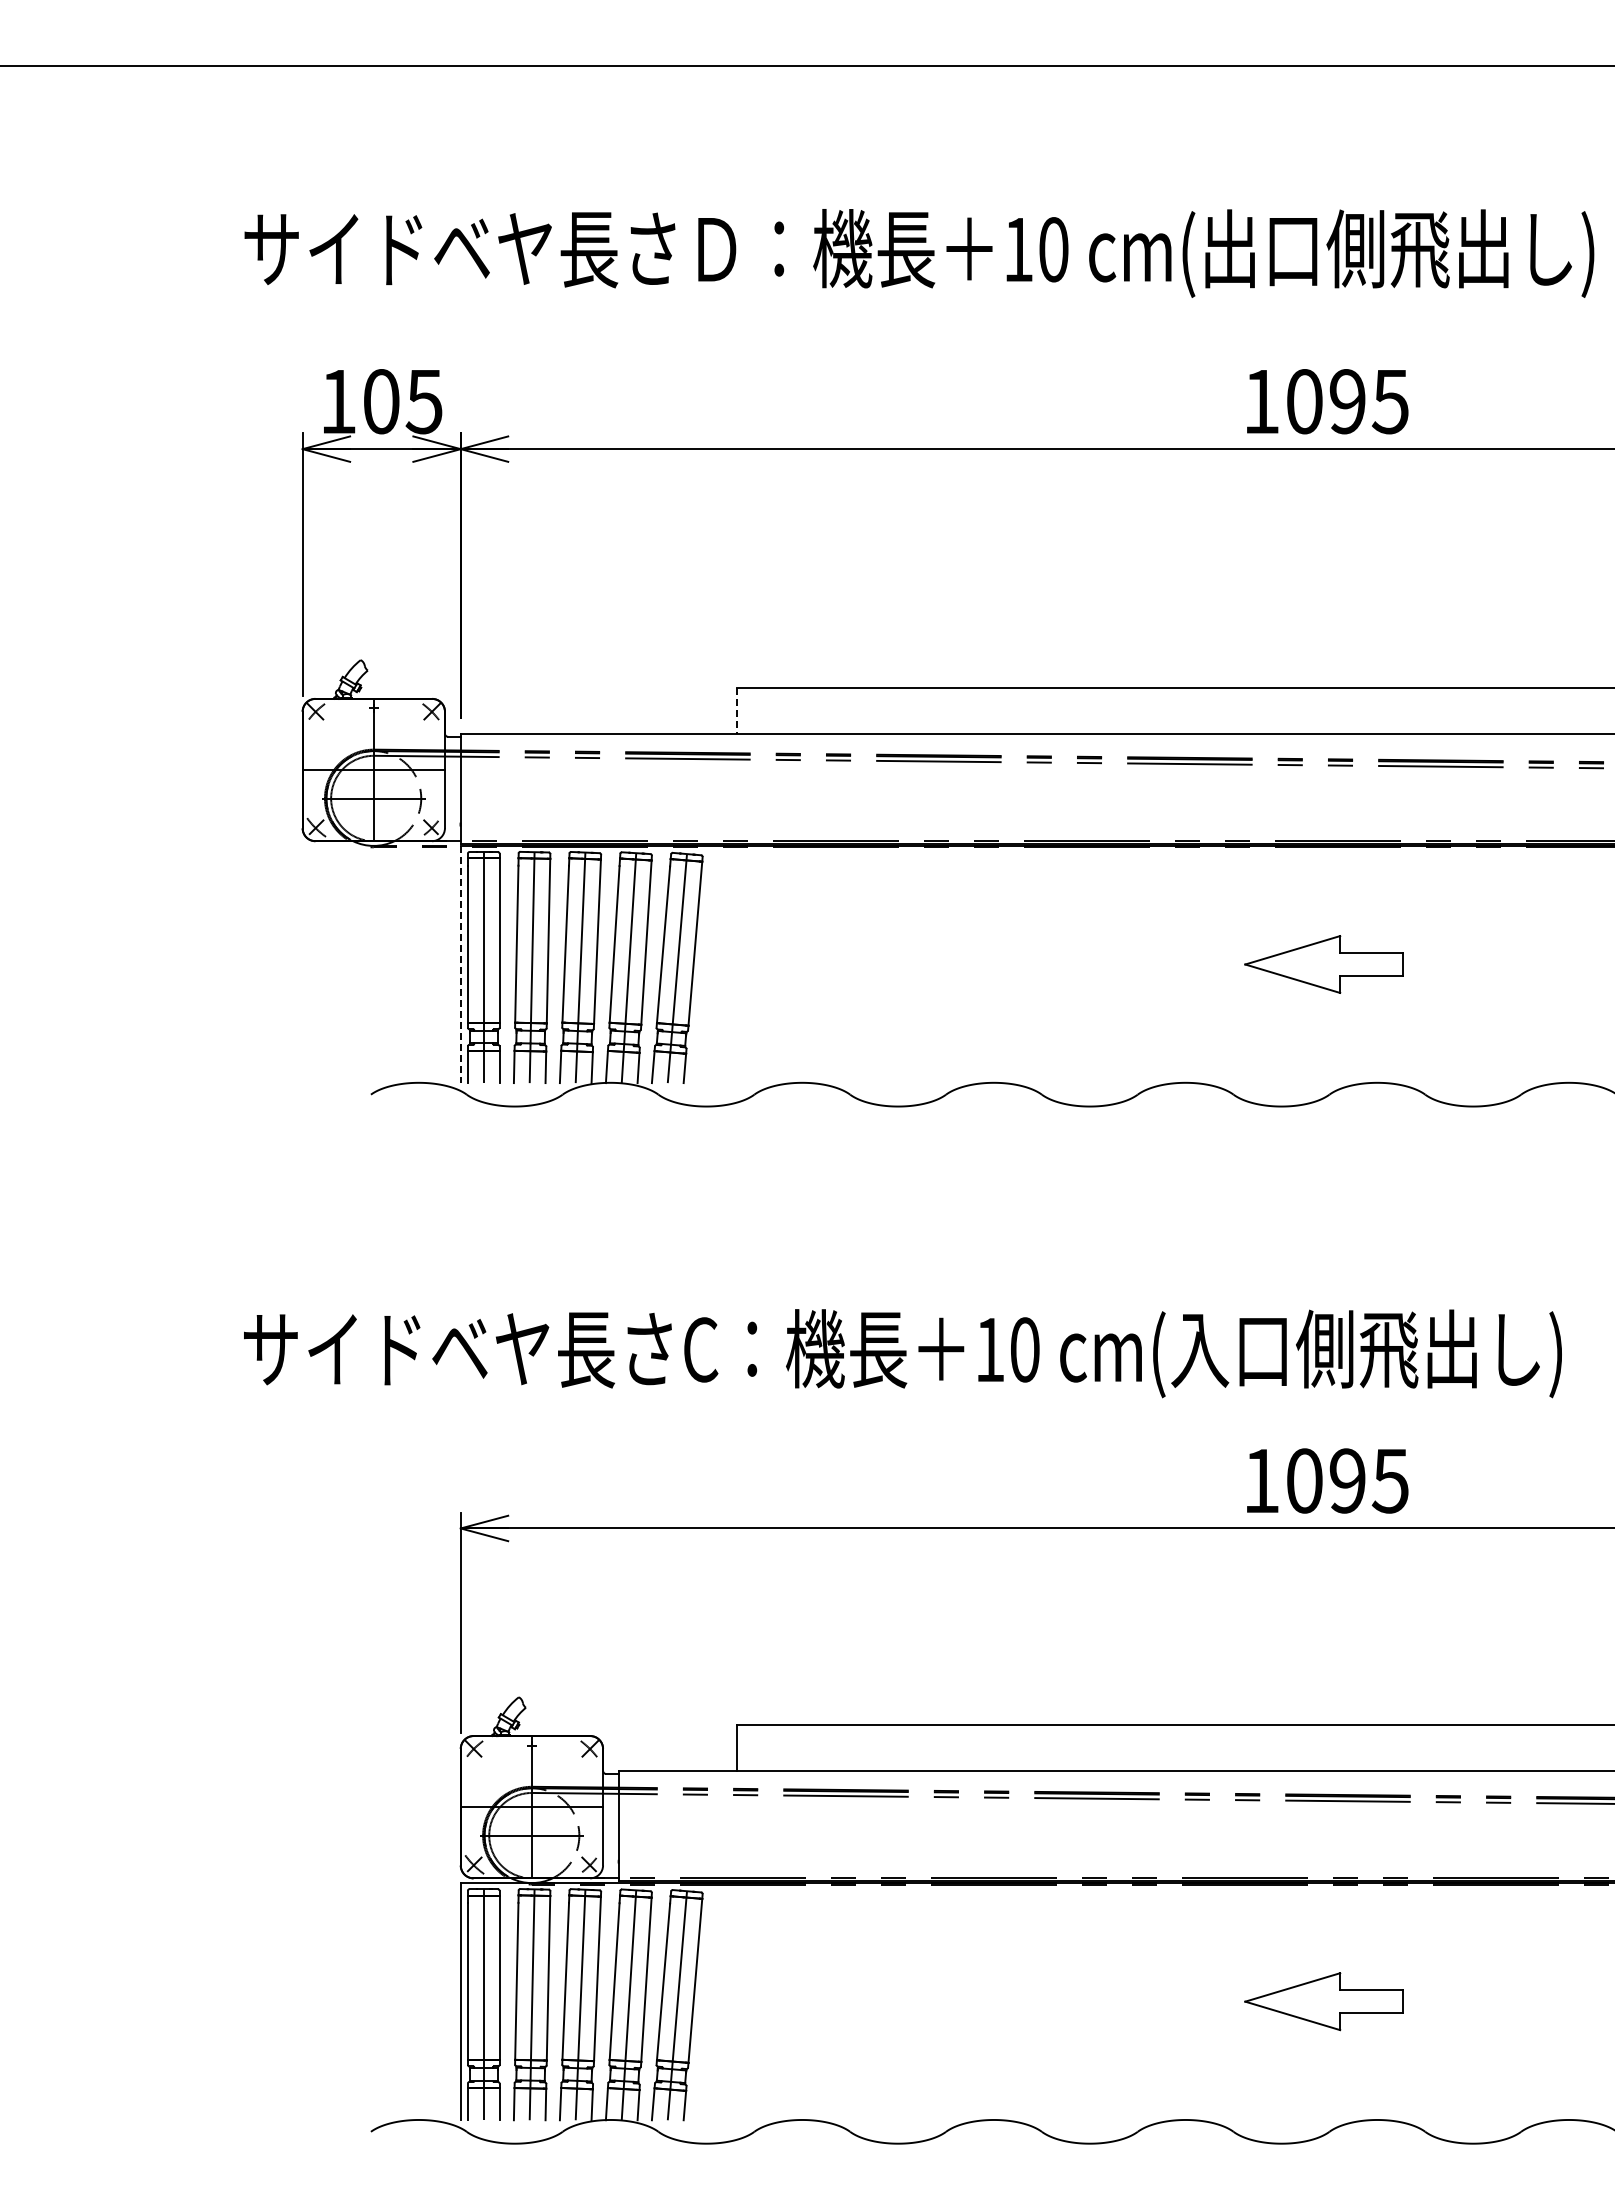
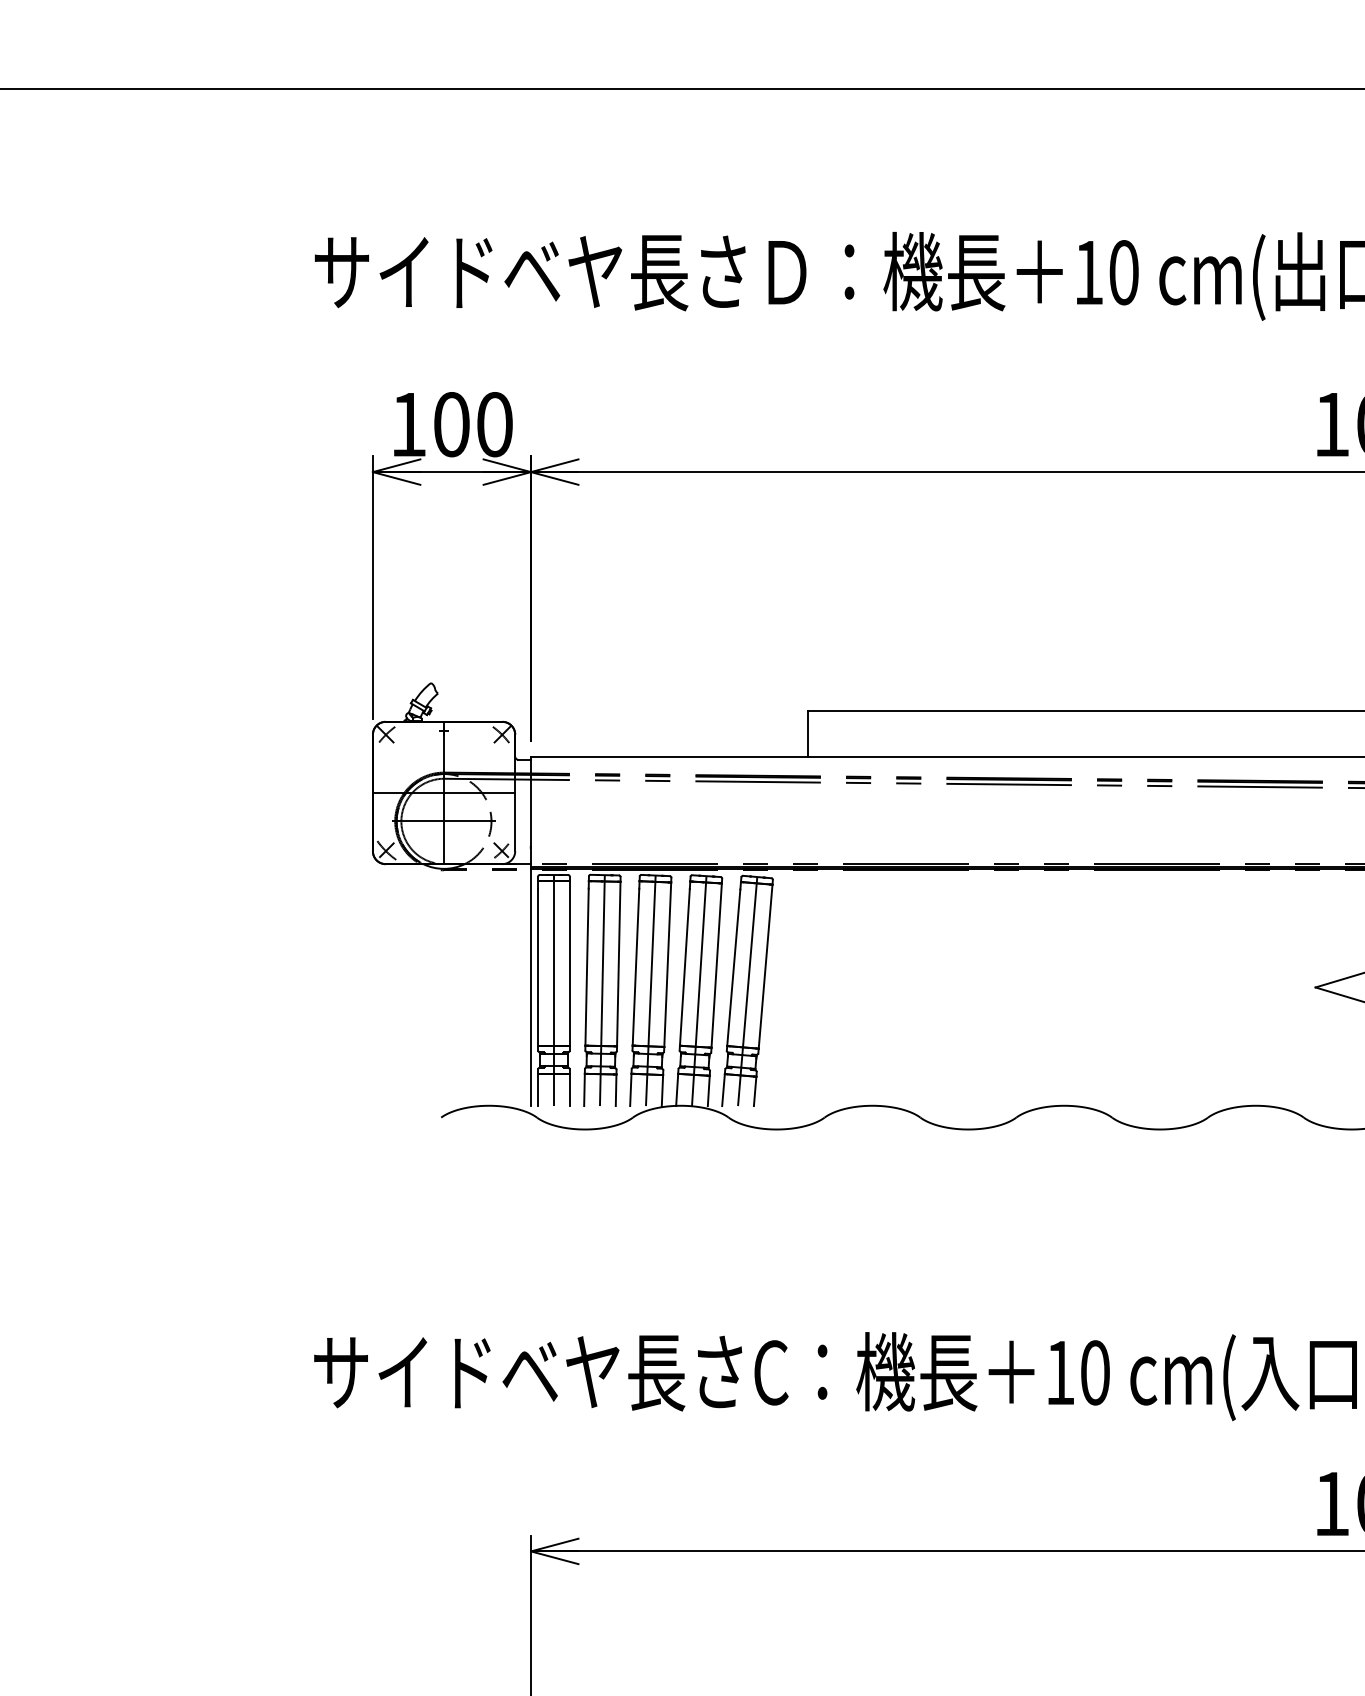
text: (423, 401) -> (493, 424), 105 -> 100
line: (737, 710) -> (807, 733), dashed -> solid
line: (460, 964) -> (530, 987), dashed -> solid

